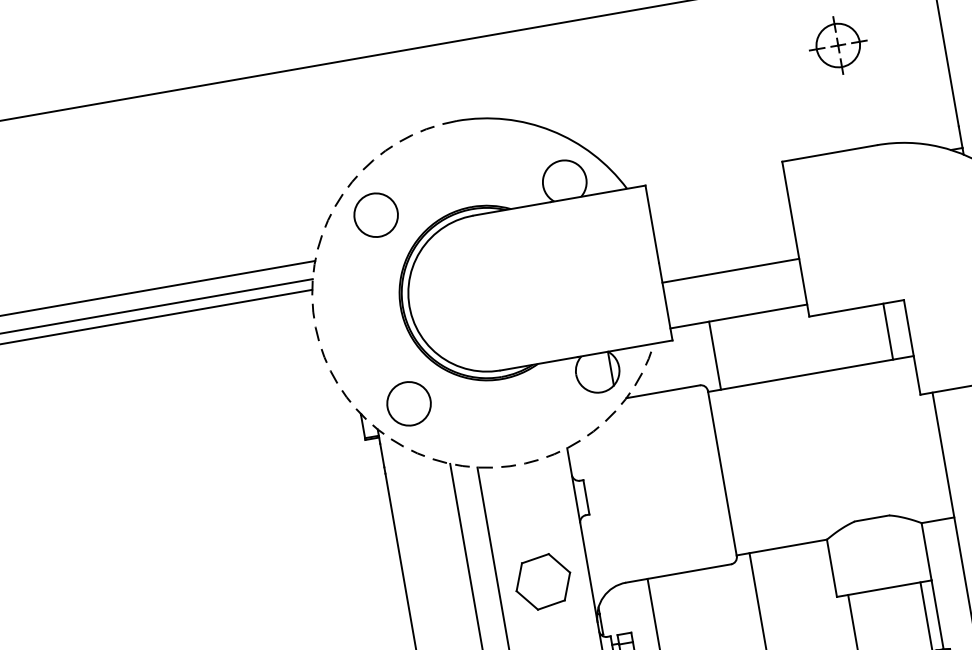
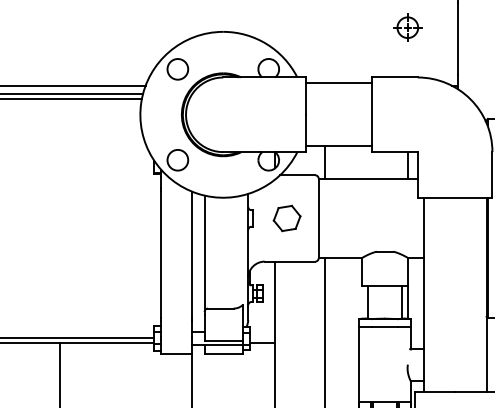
line: (731, 271) -> (339, 83), moved
arc: (355, 409) -> (152, 158), dashed -> solid
part: (542, 582) -> (286, 218), moved

